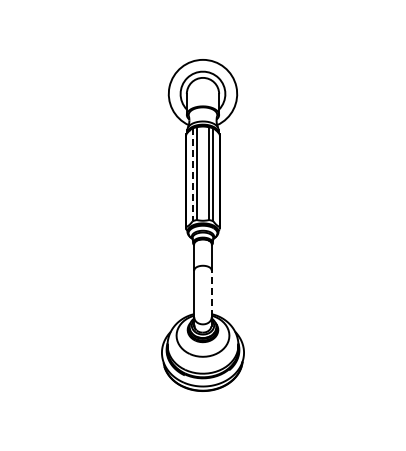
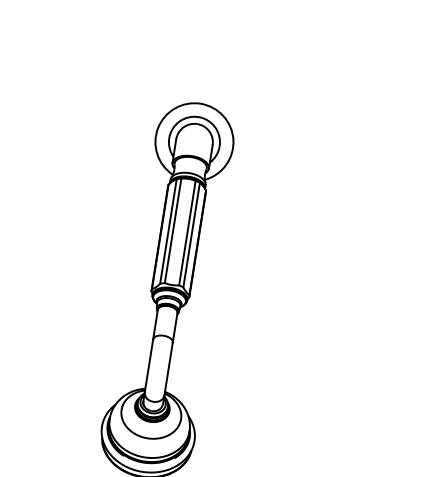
line: (192, 175) -> (168, 232), dashed -> solid
line: (211, 293) -> (168, 368), dashed -> solid

